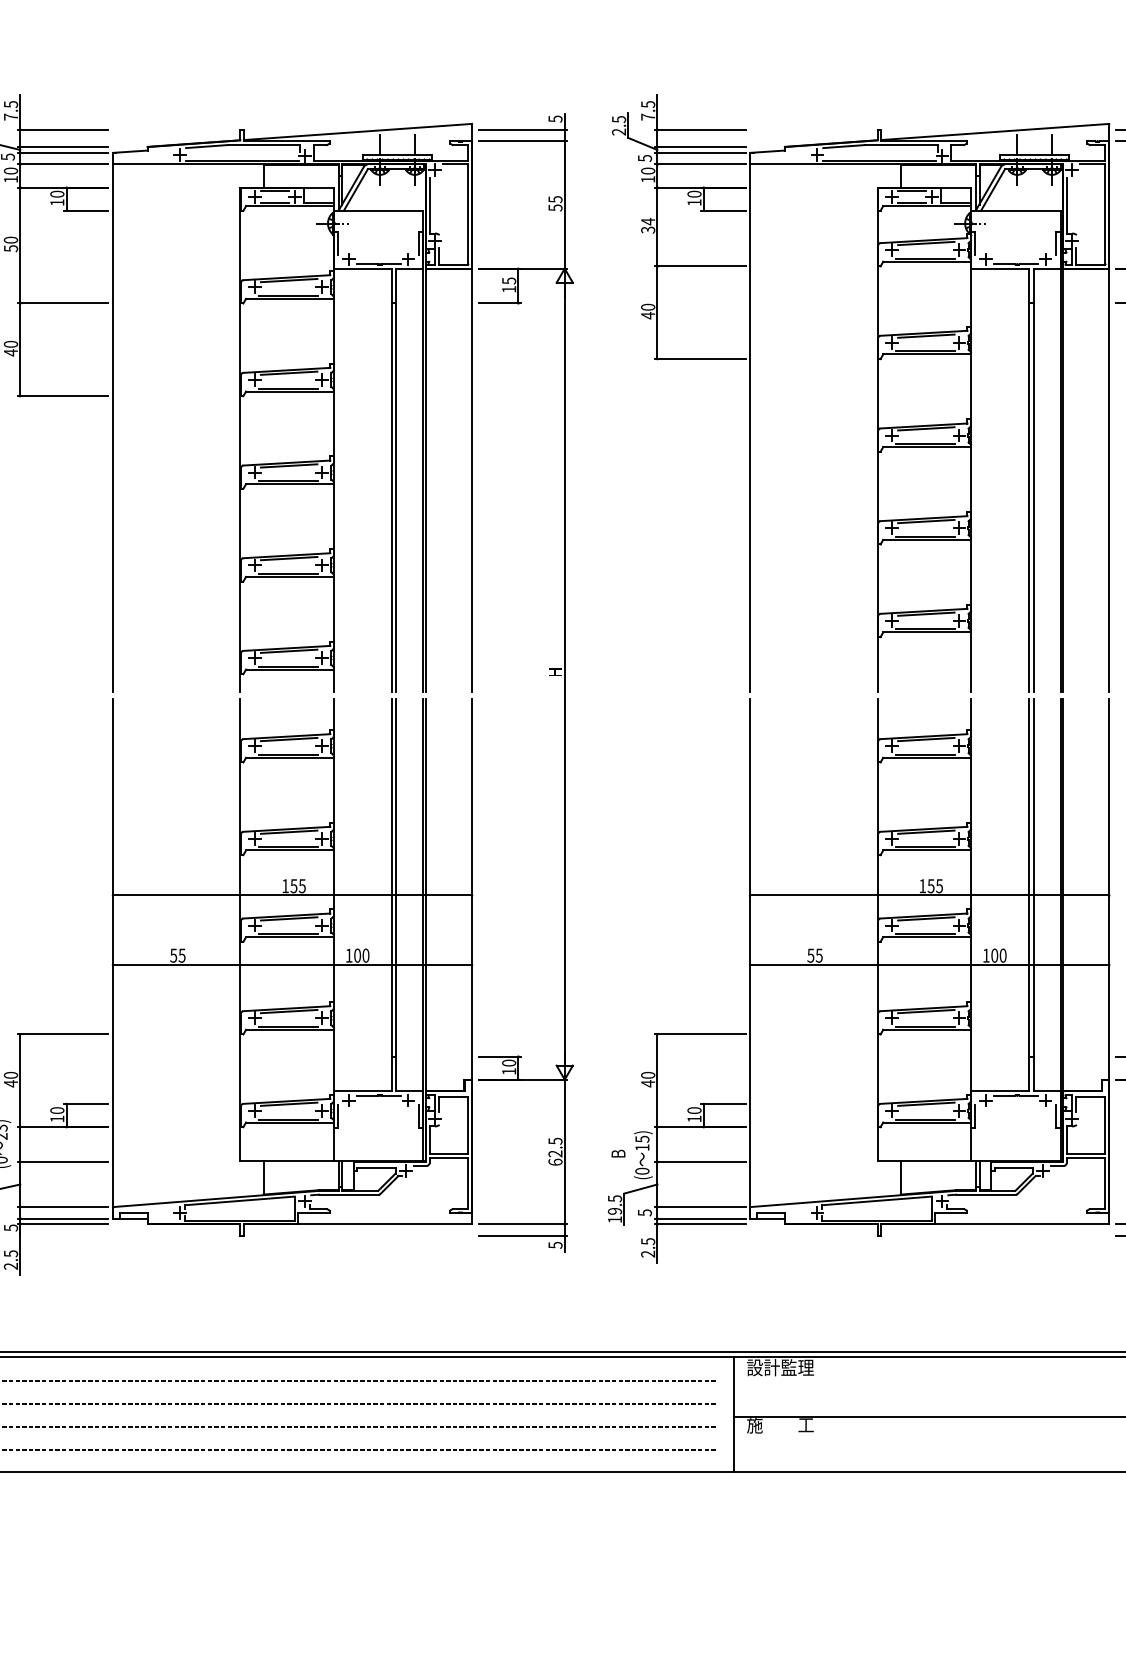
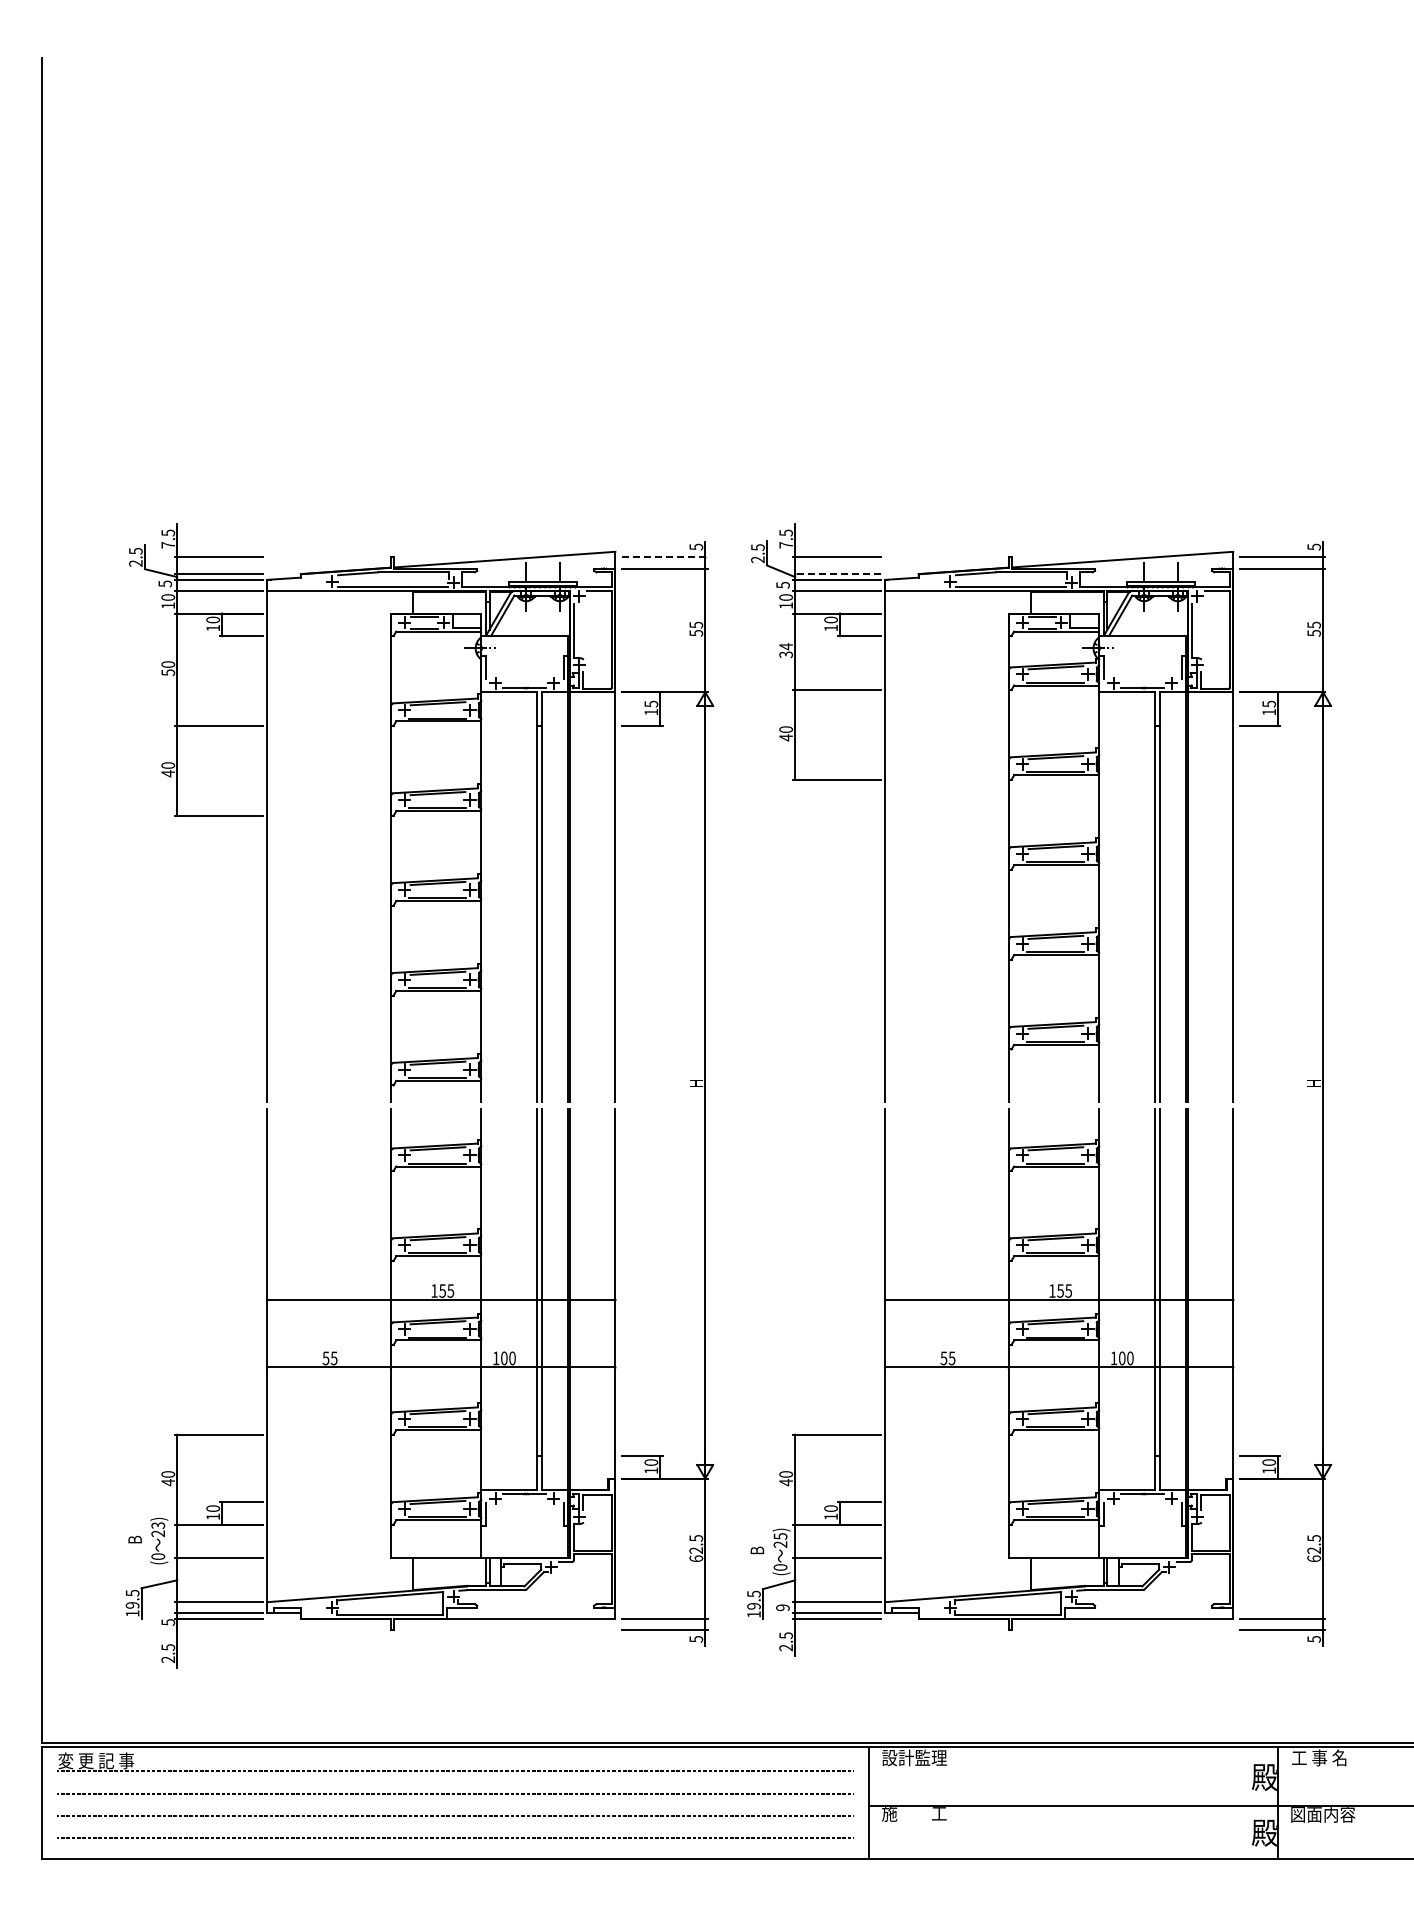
line: (522, 129) -> (664, 557), solid -> dashed
line: (700, 147) -> (836, 574), solid -> dashed
text: (642, 1147) -> (780, 1544), 15) -> 25)
text: (644, 1212) -> (782, 1607), 5 -> 9

